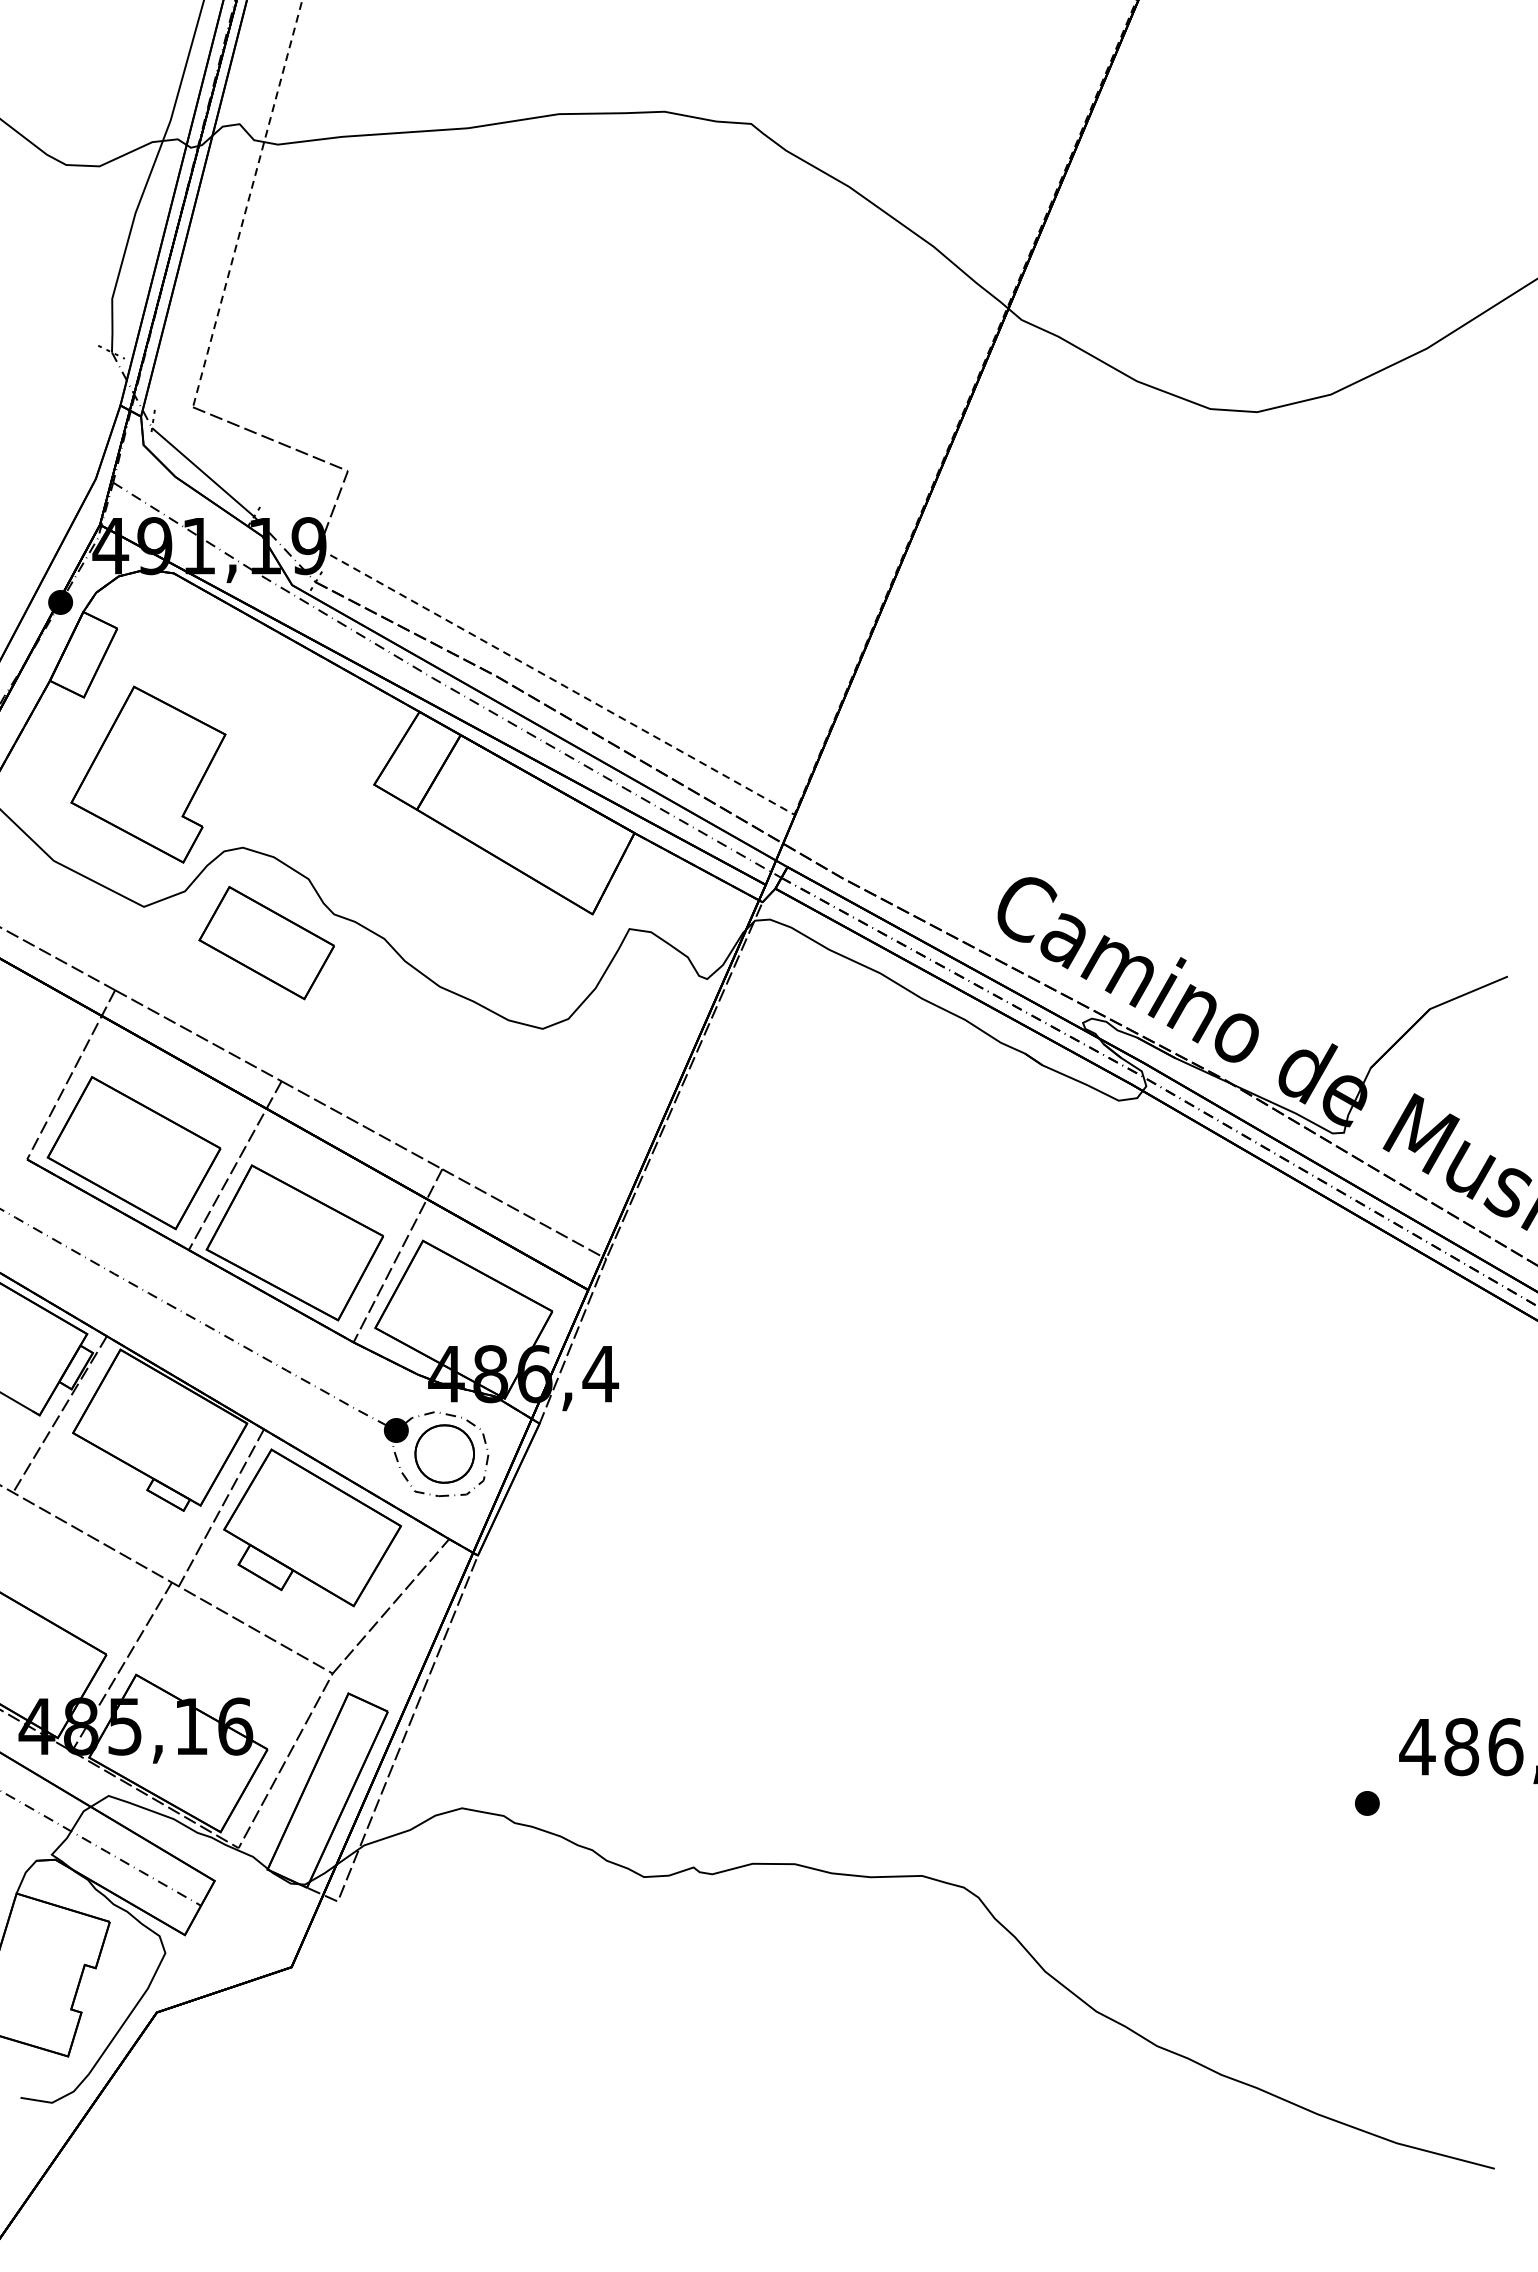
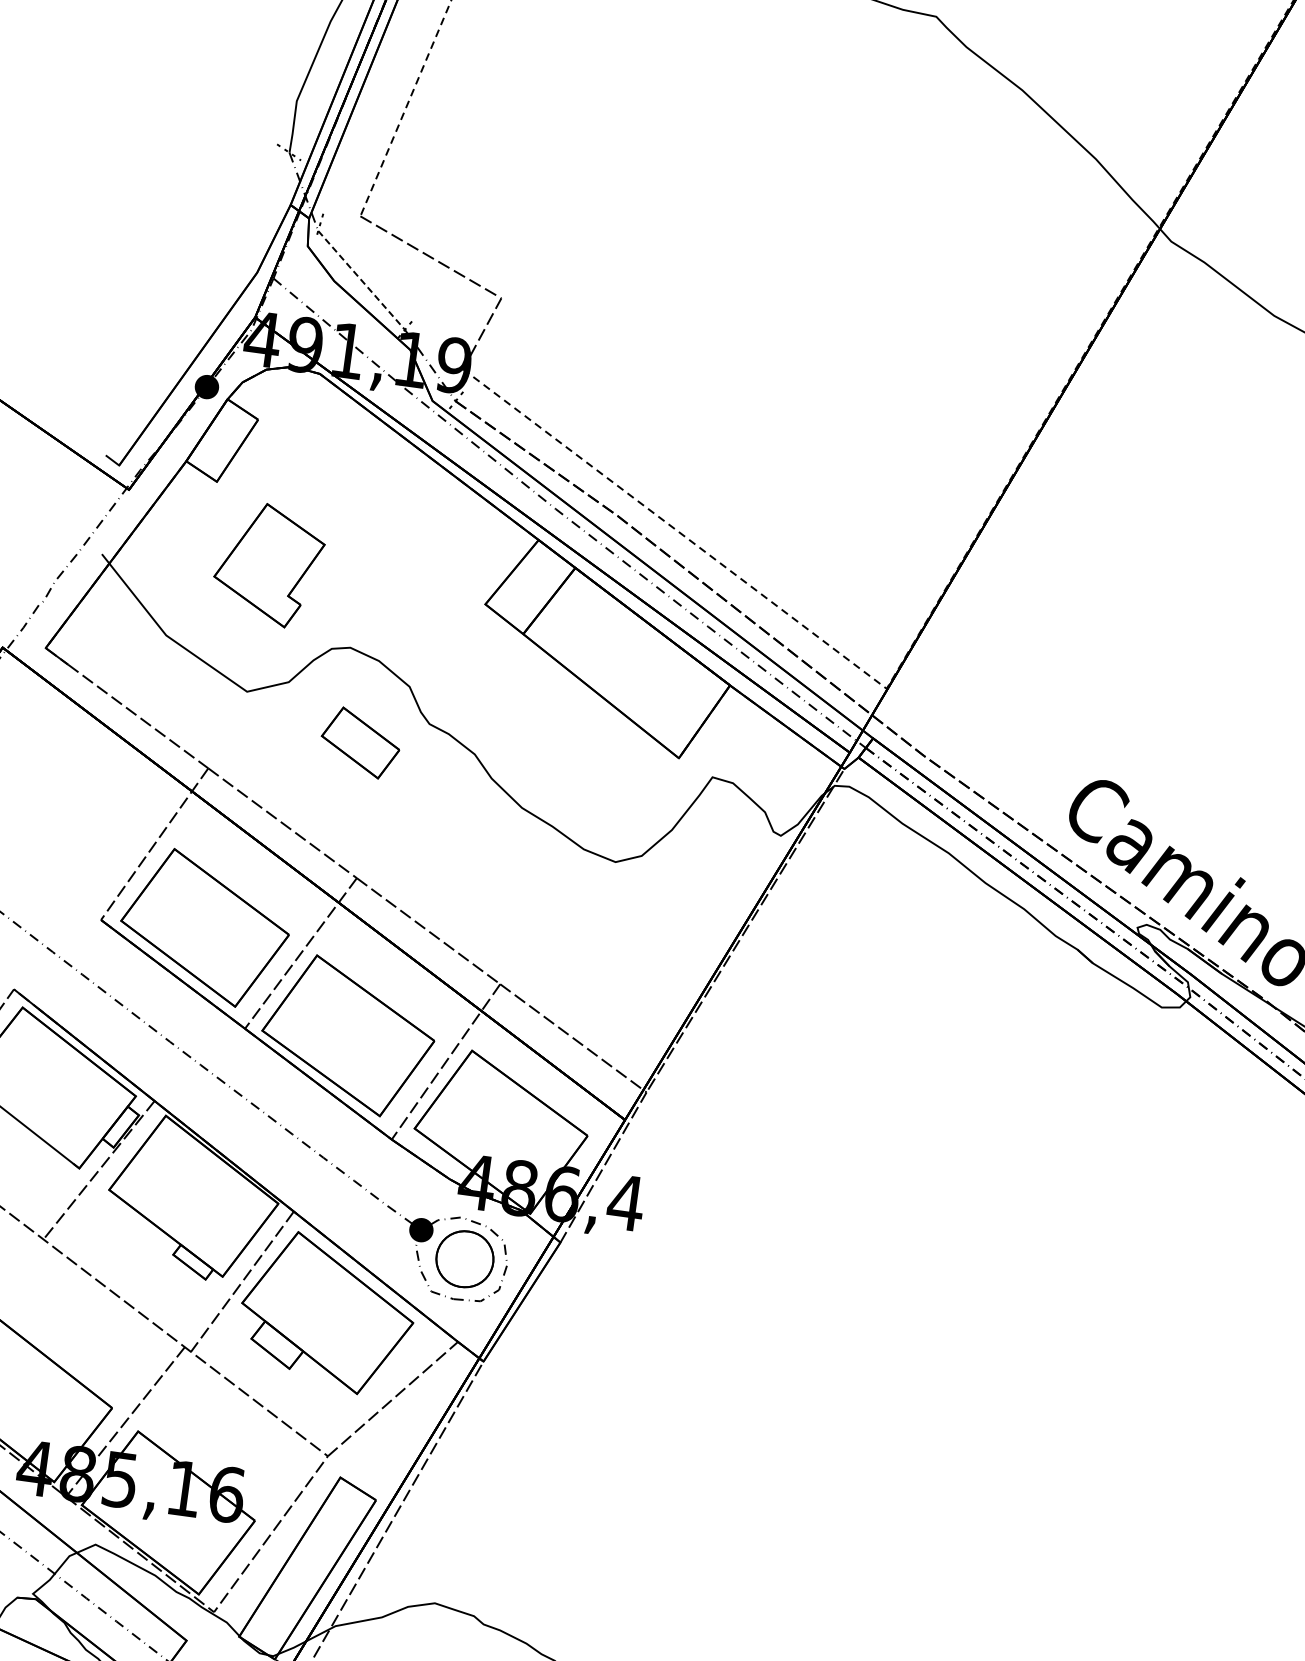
line: (203, 472) -> (361, 280), solid -> dashed
part: (148, 774) -> (268, 564), size x0.7
part: (266, 943) -> (360, 743), size x0.6

